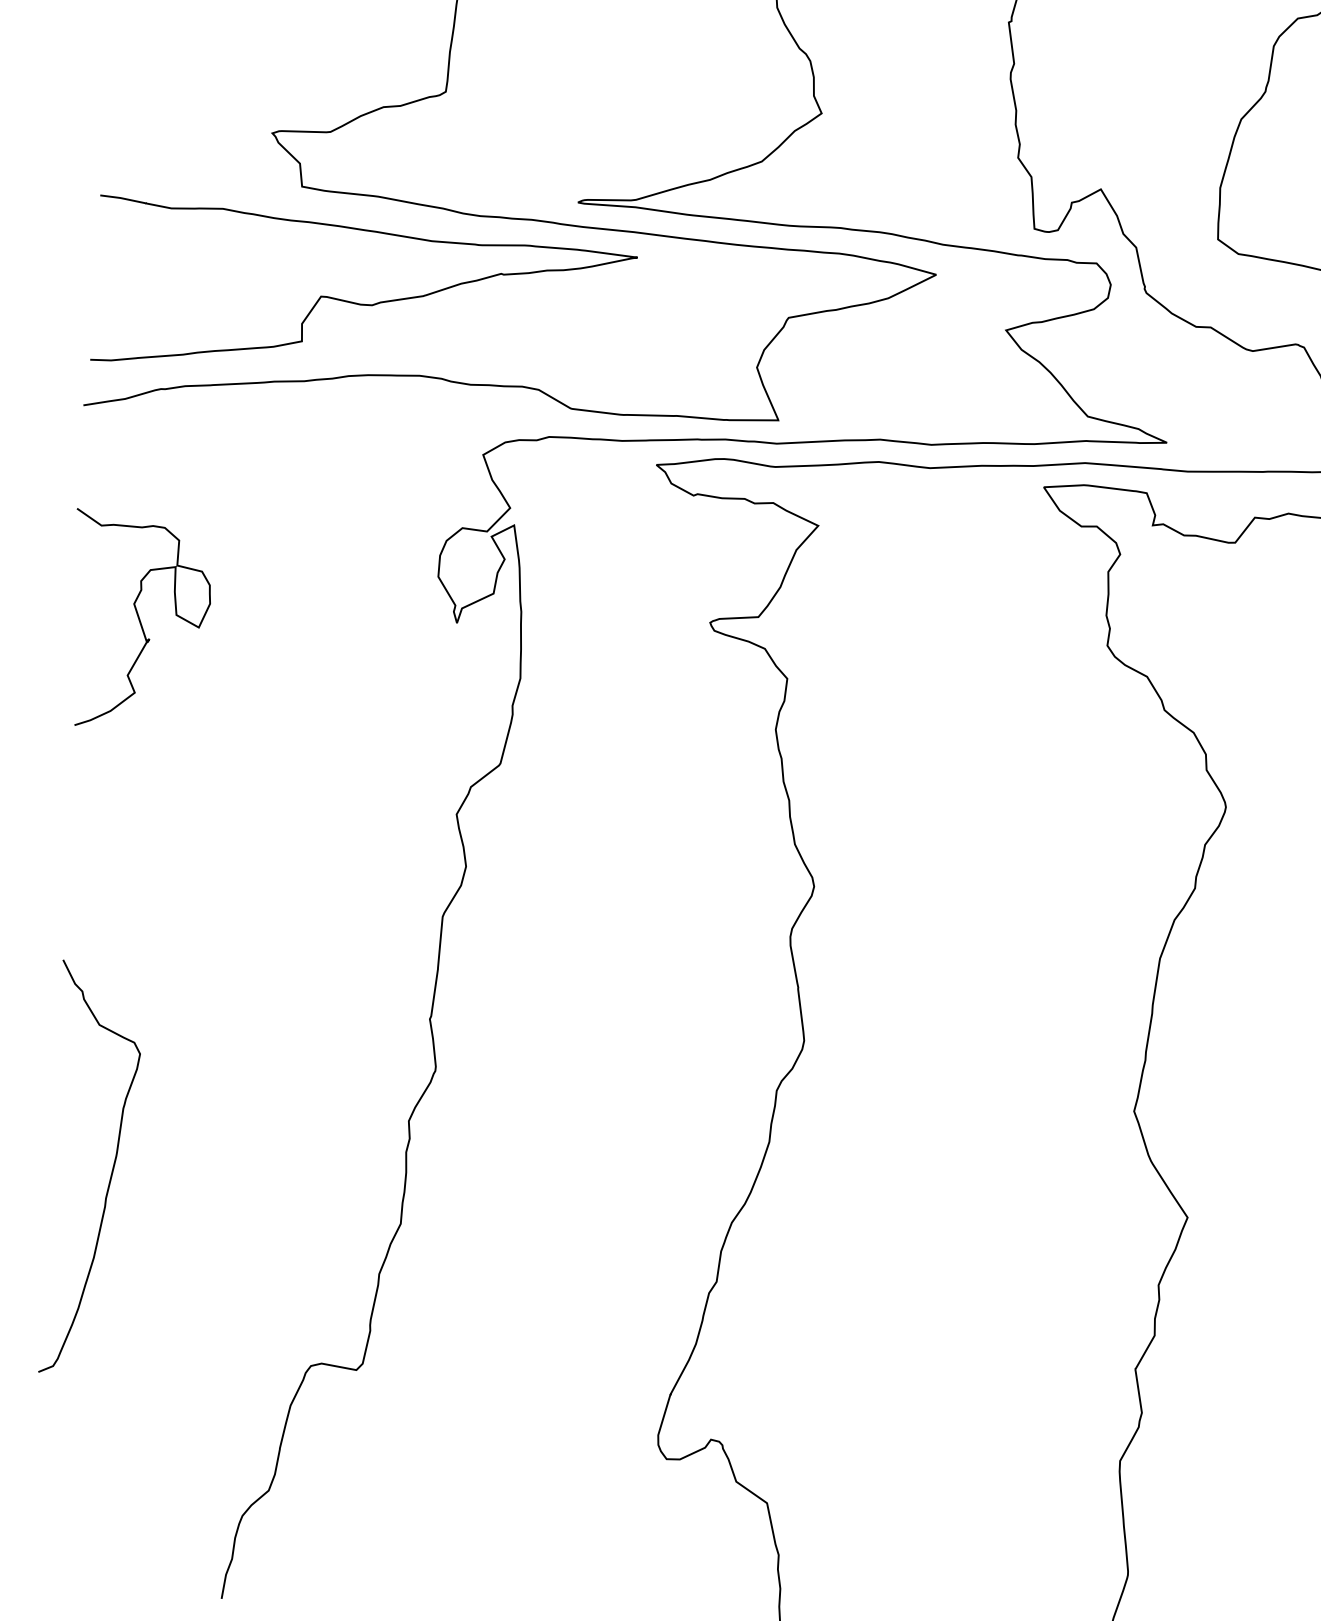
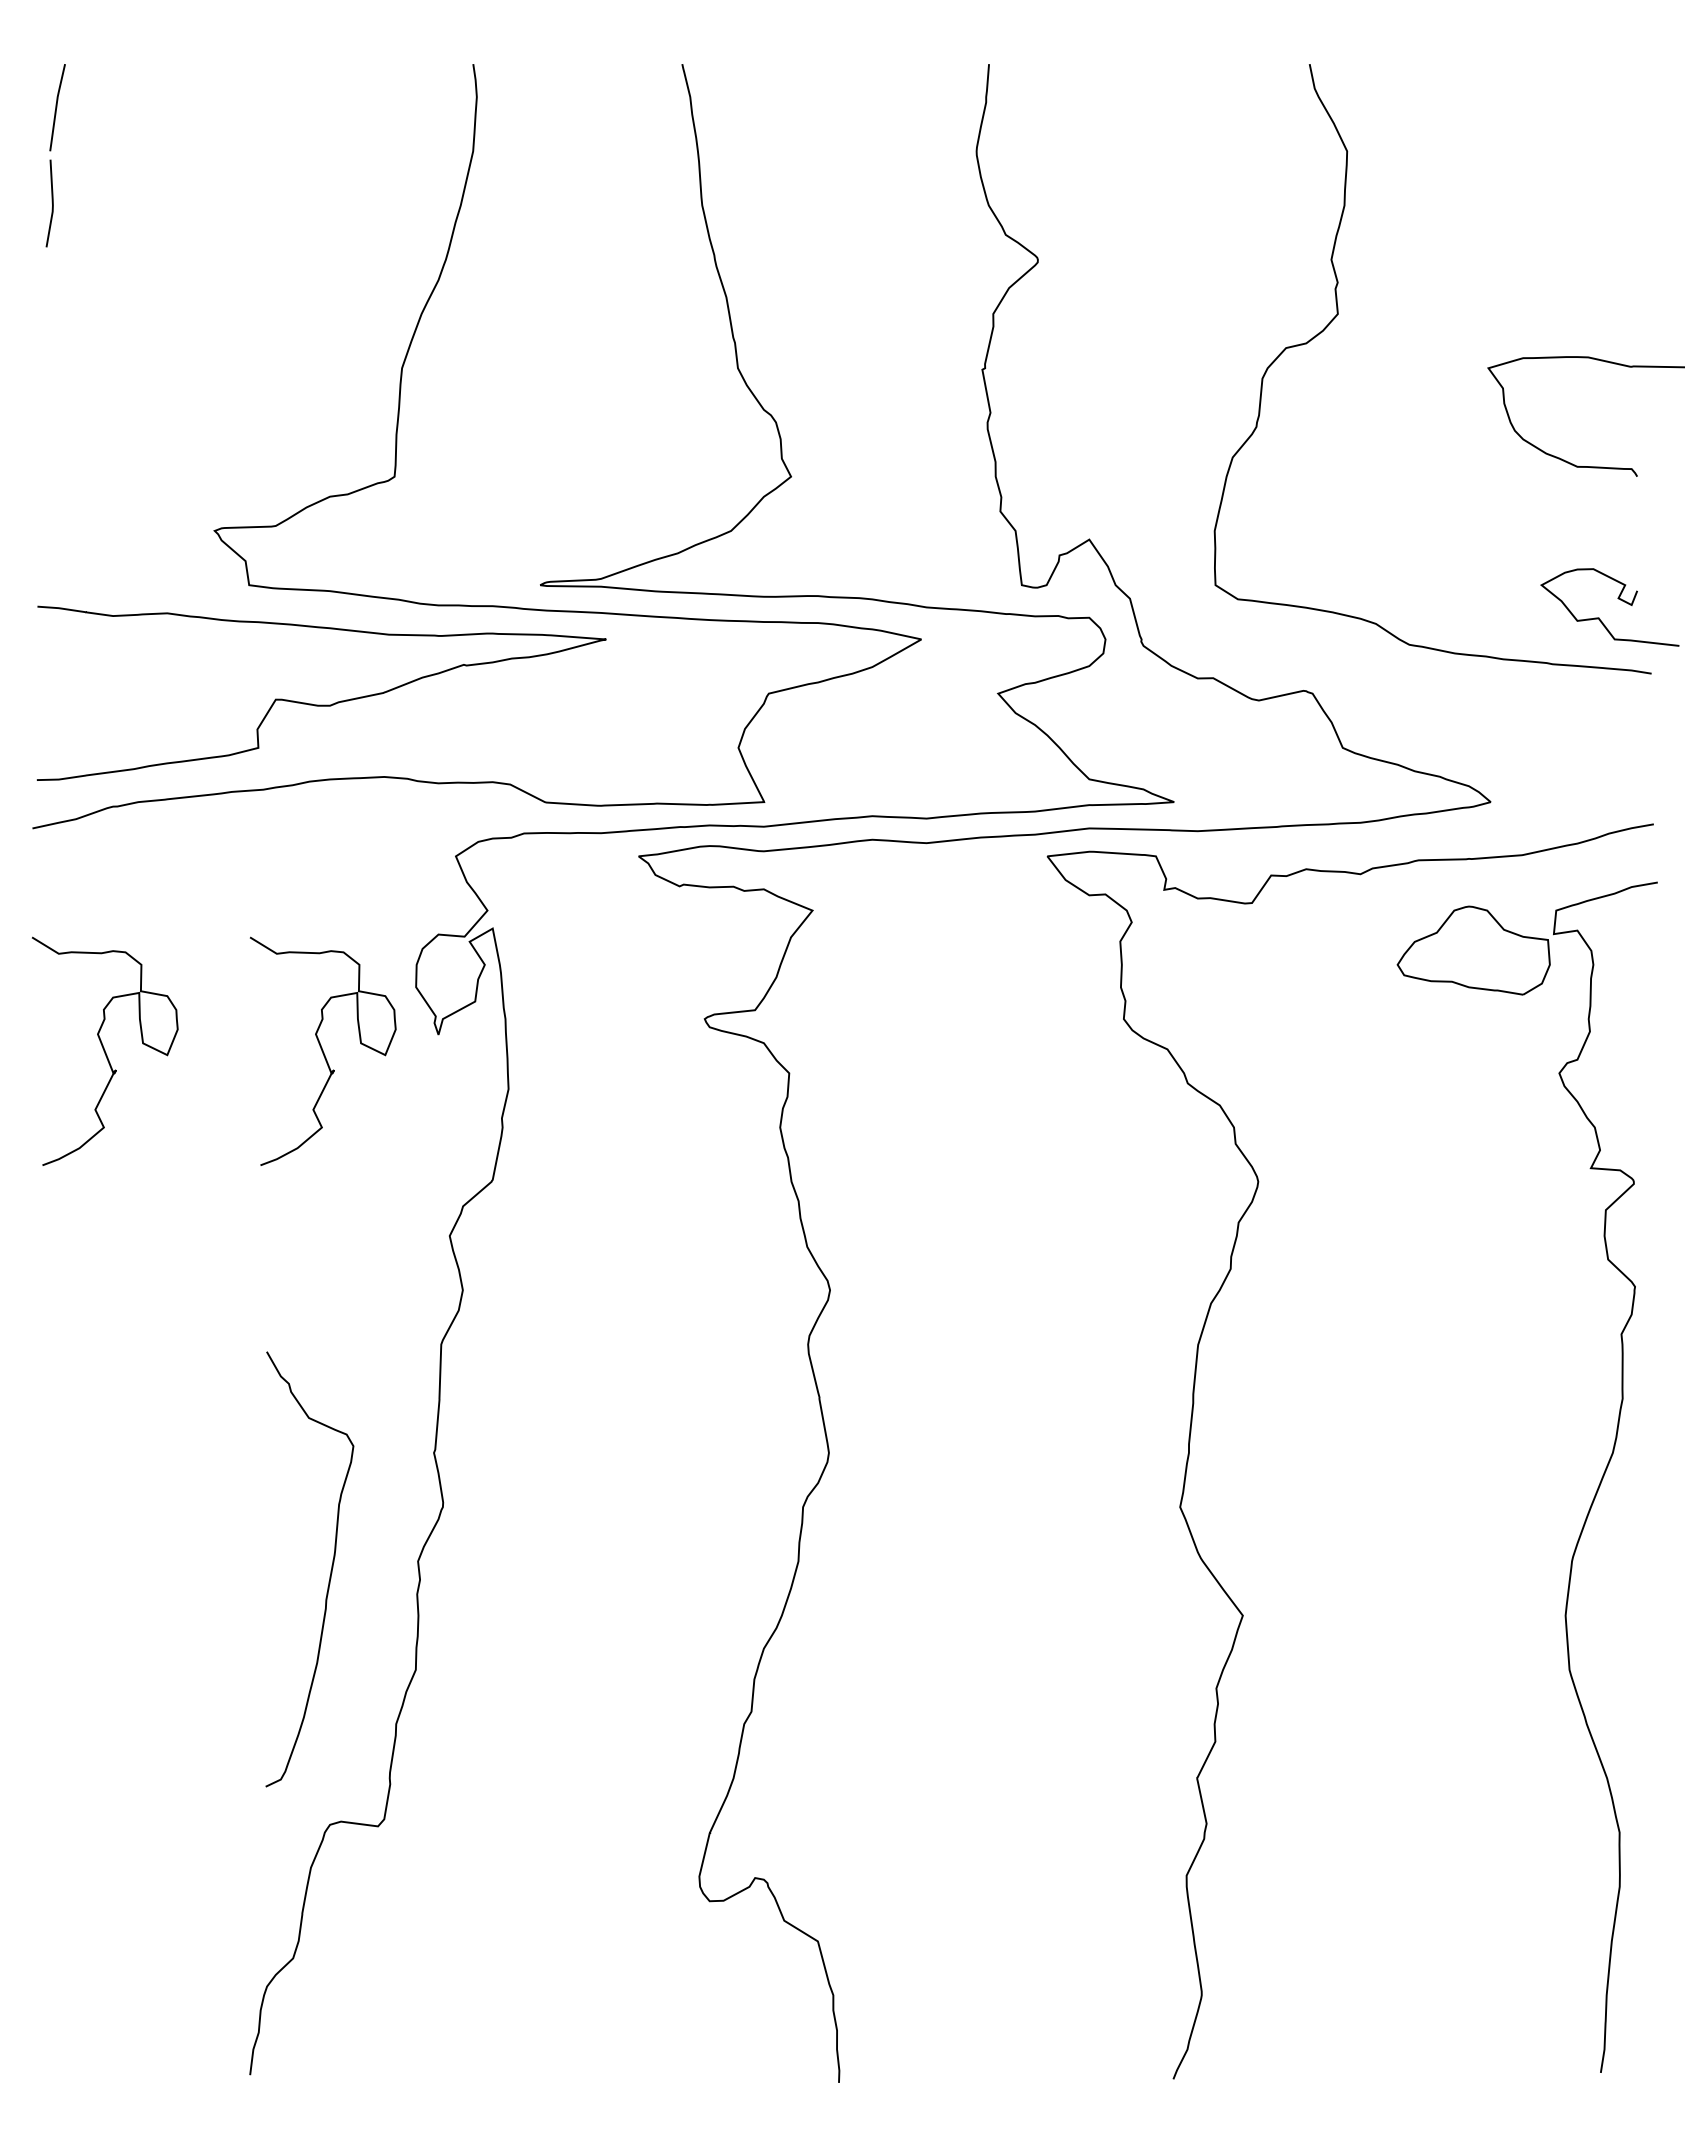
curve: (346, 631) -> (322, 1050), added
curve: (111, 1170) -> (330, 1570), moved

